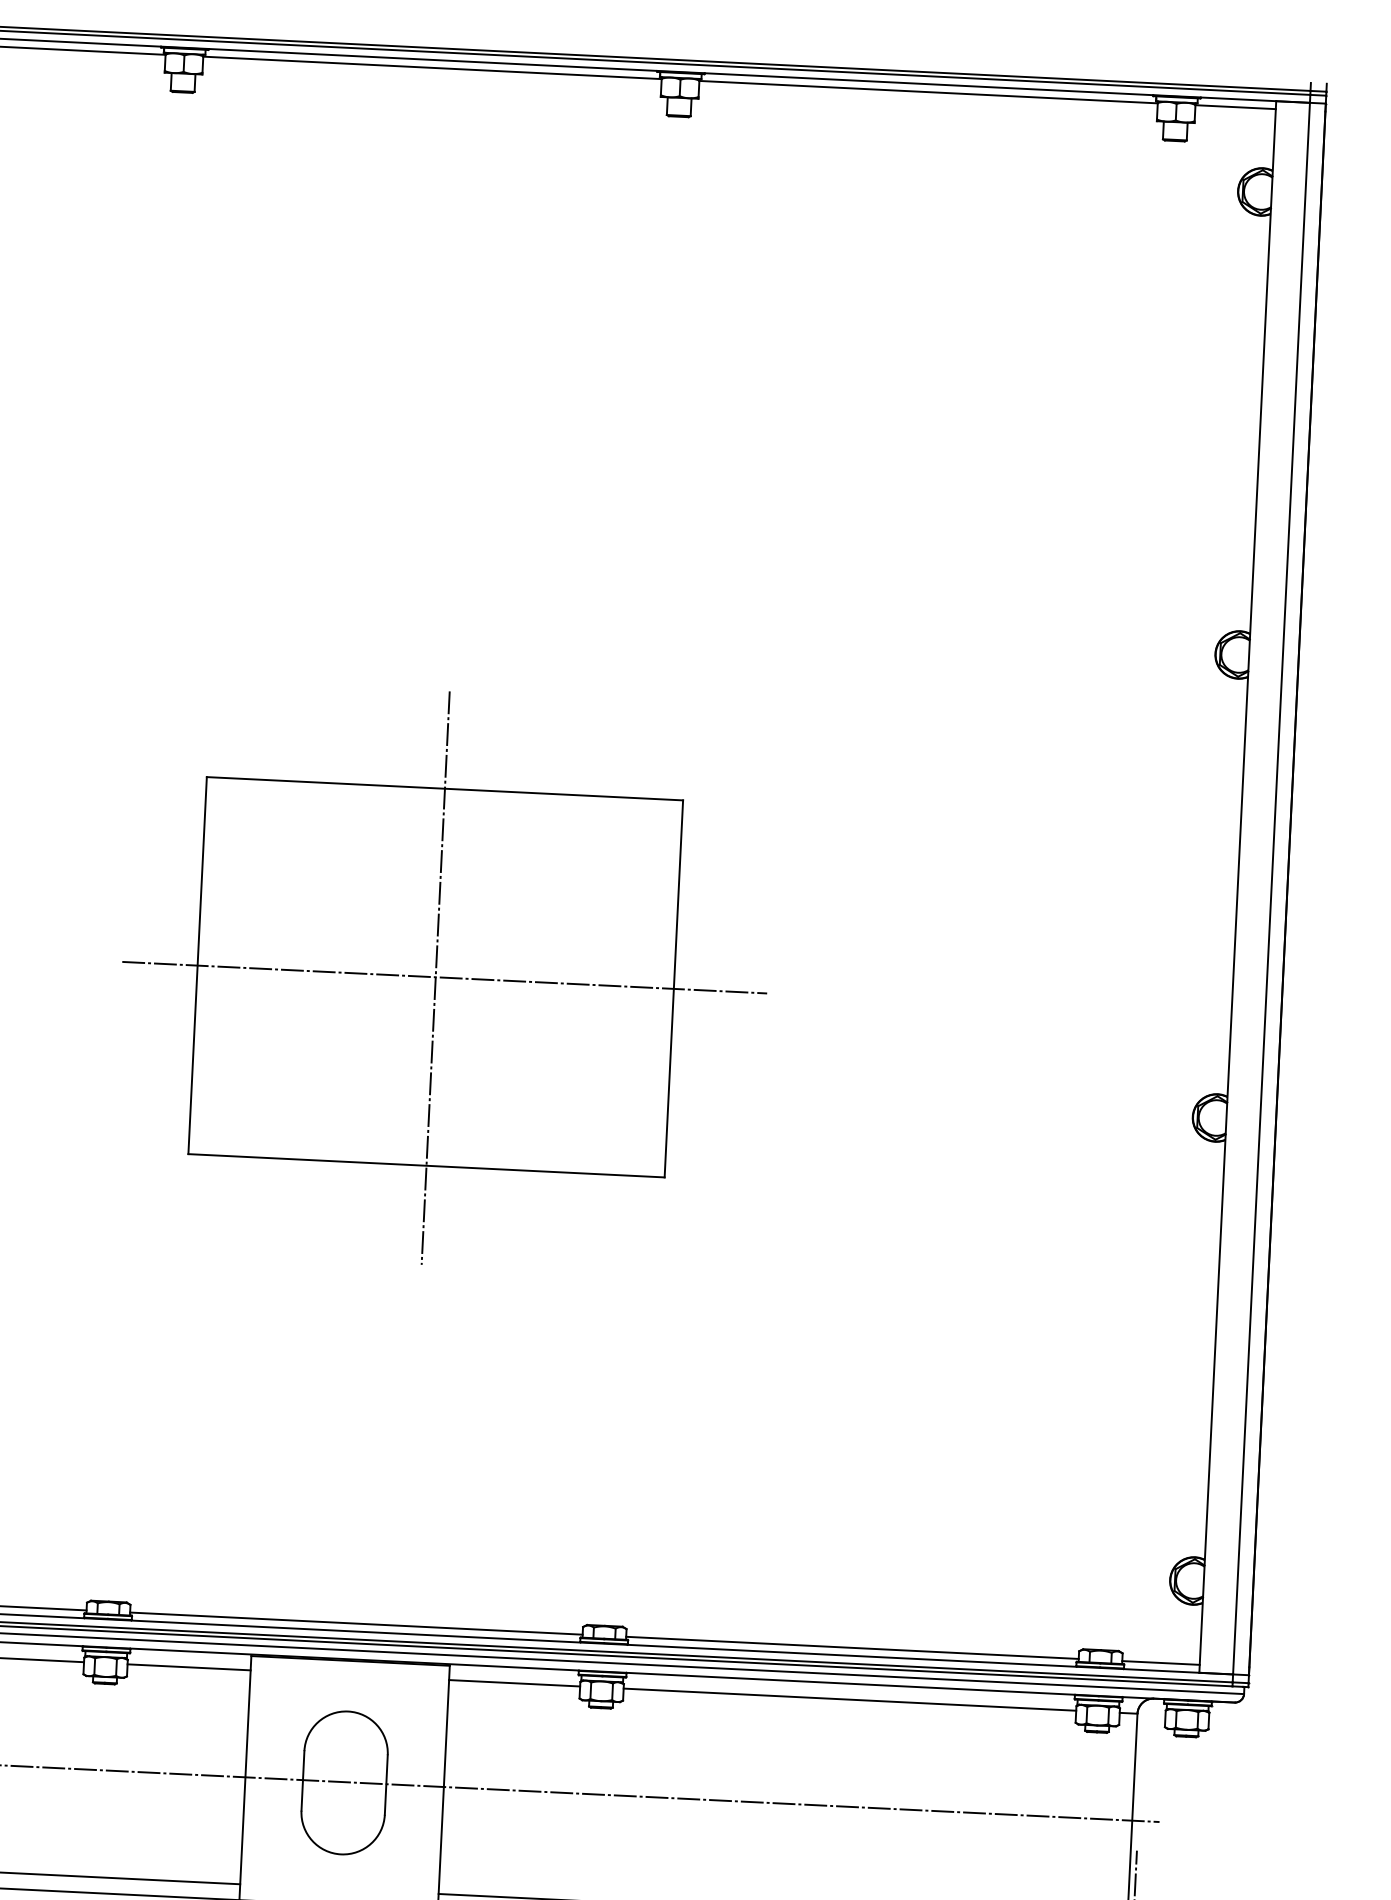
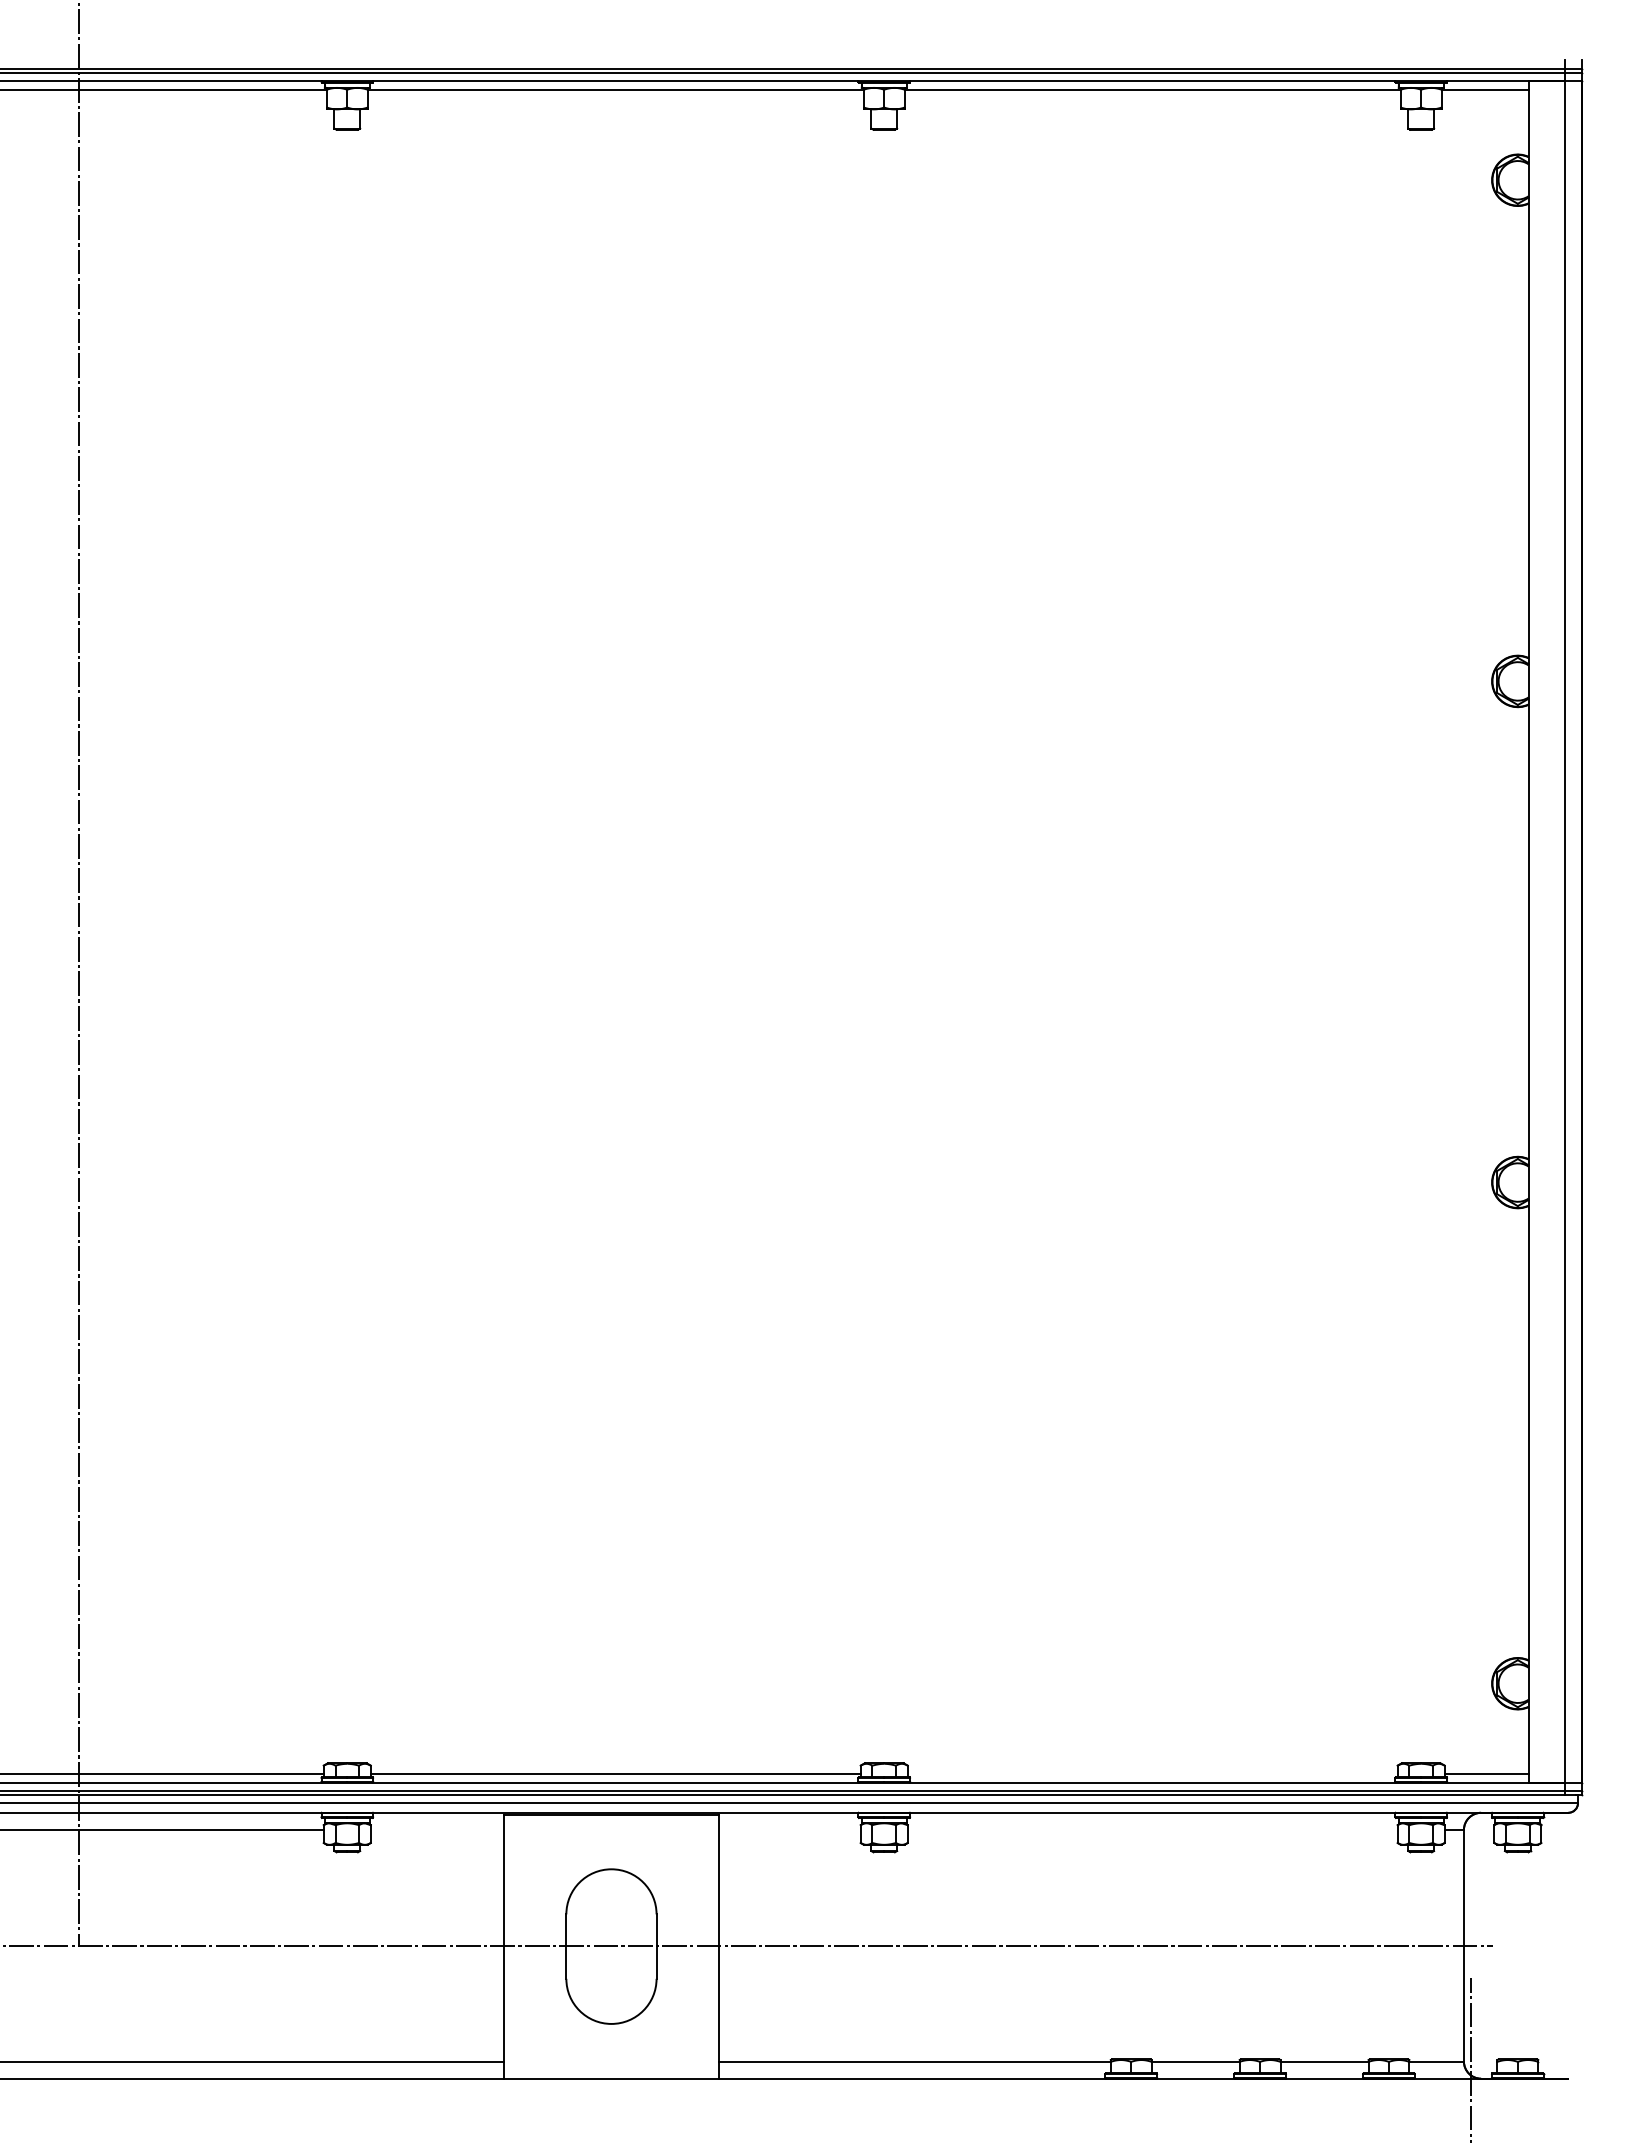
part: (444, 978) -> (676, 1072), removed
line: (852, 1647) -> (1152, 1773), removed
line: (189, 1667) -> (437, 1830), removed
line: (514, 1683) -> (789, 1830), removed
line: (849, 1700) -> (1152, 1830), removed

